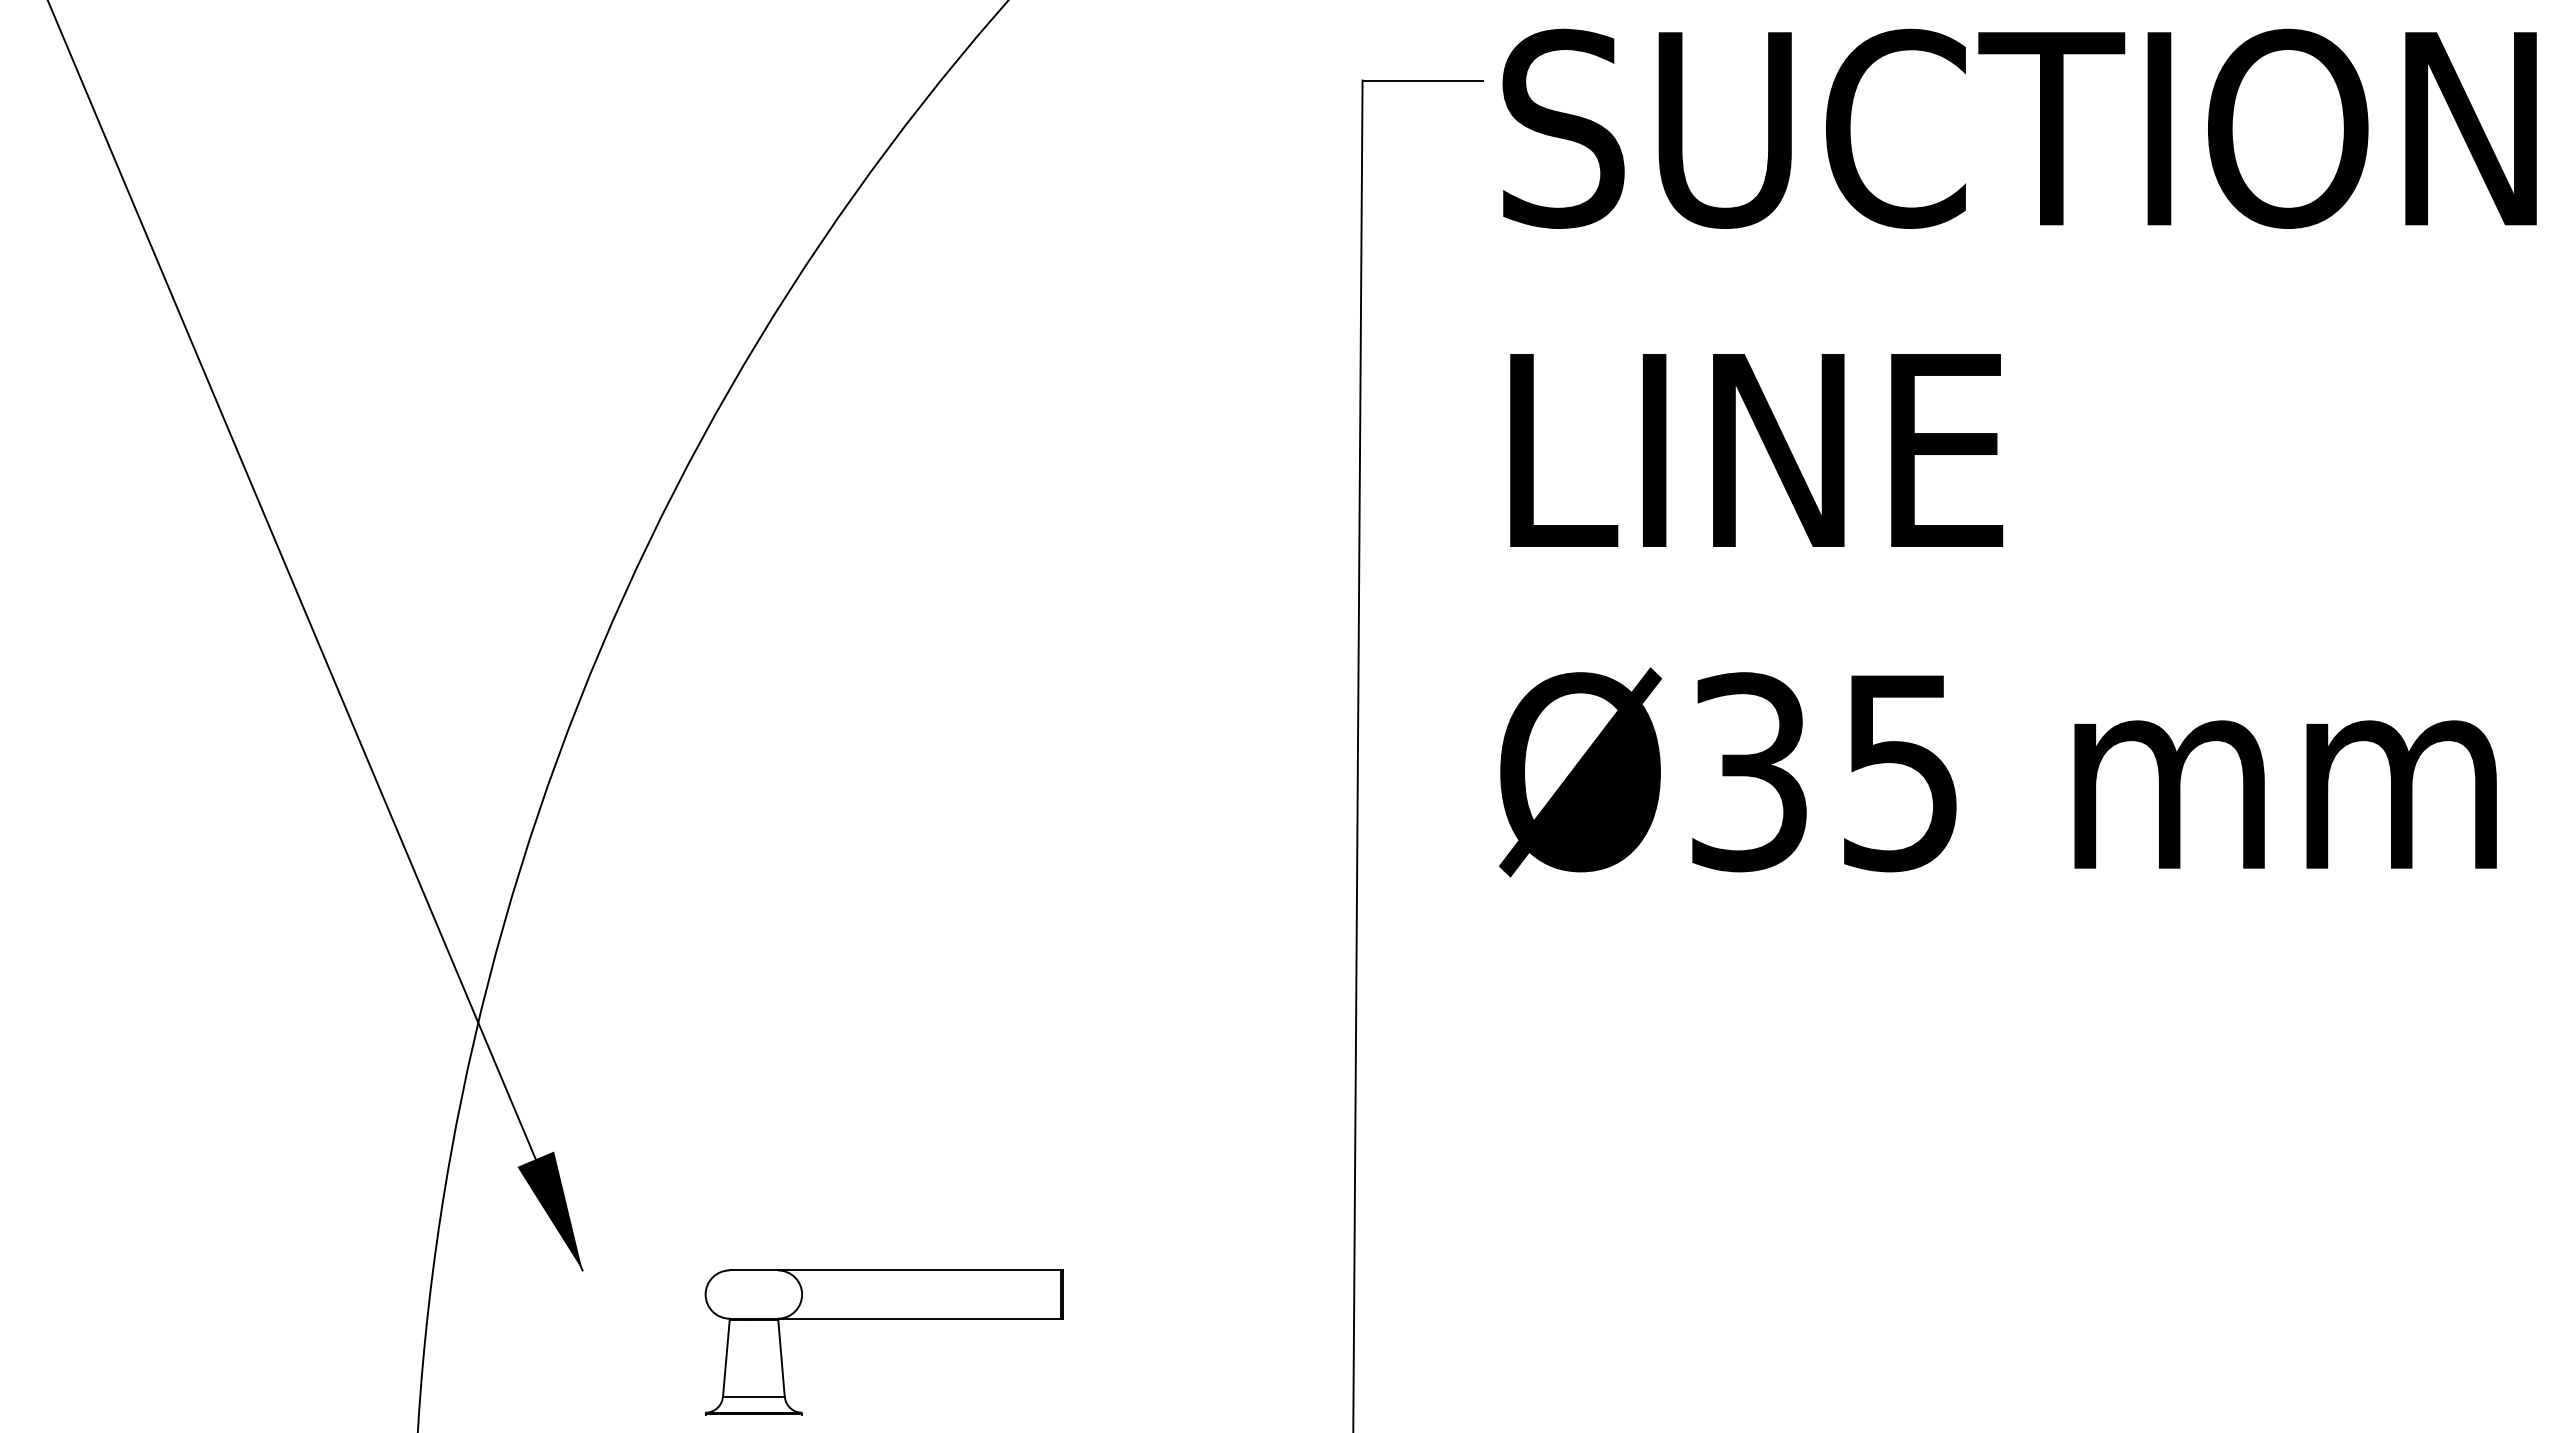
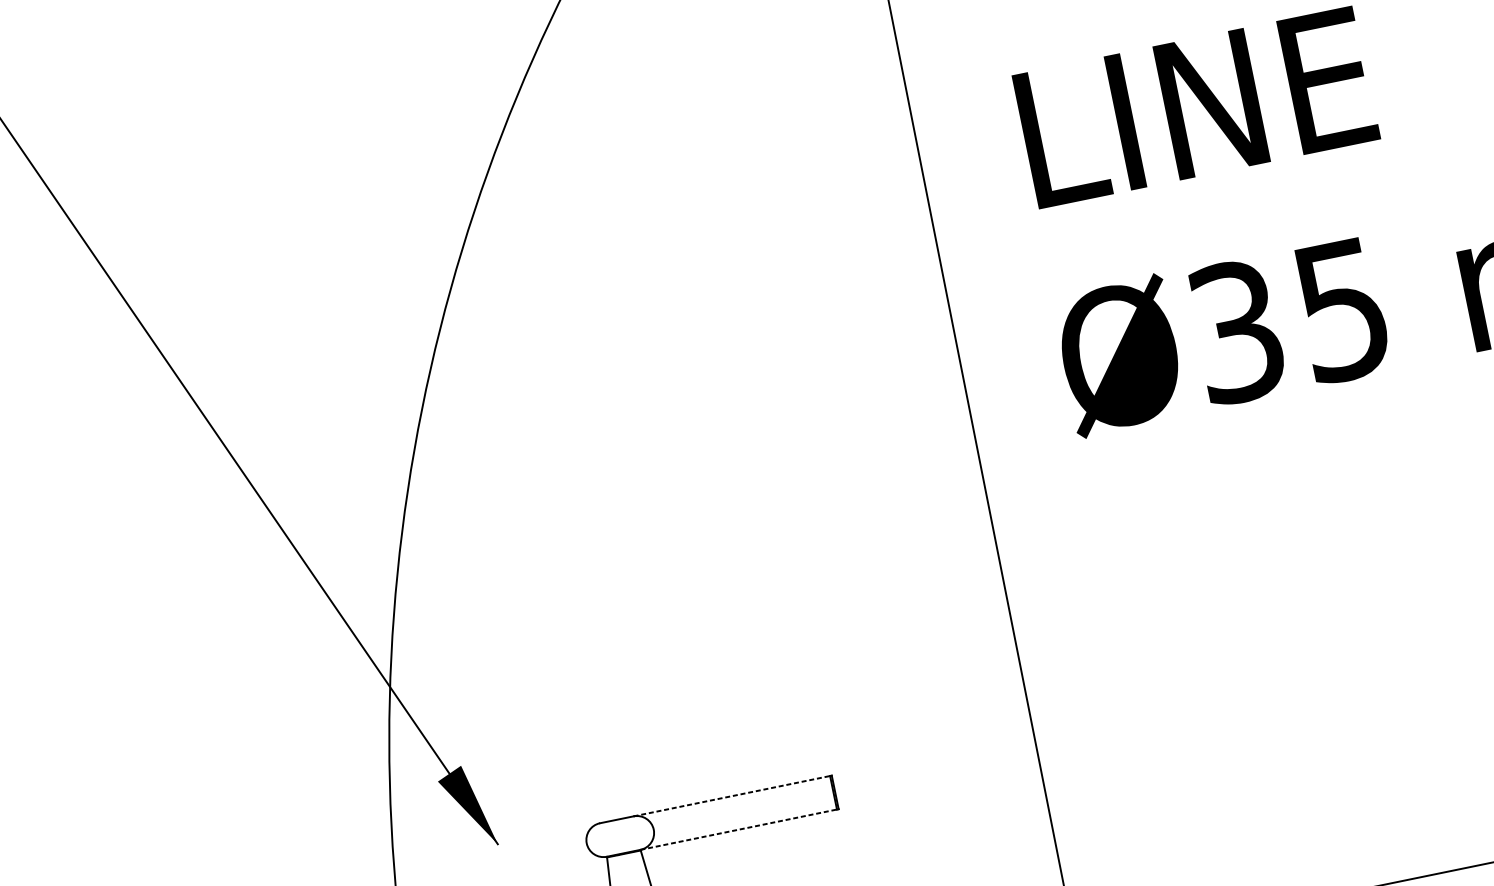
line: (920, 1270) -> (732, 796), solid -> dashed
line: (920, 1318) -> (739, 829), solid -> dashed

